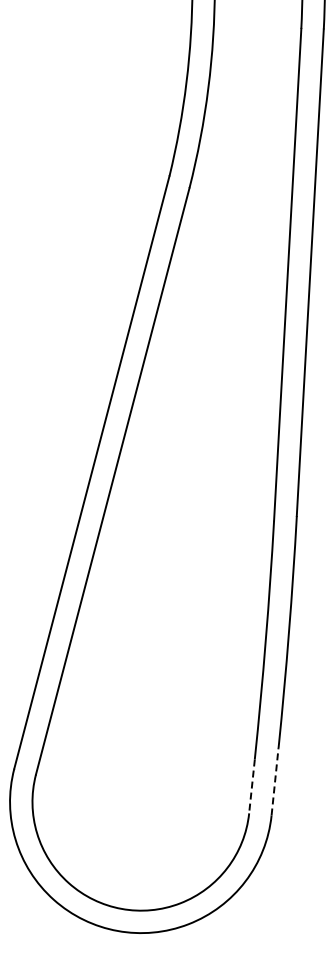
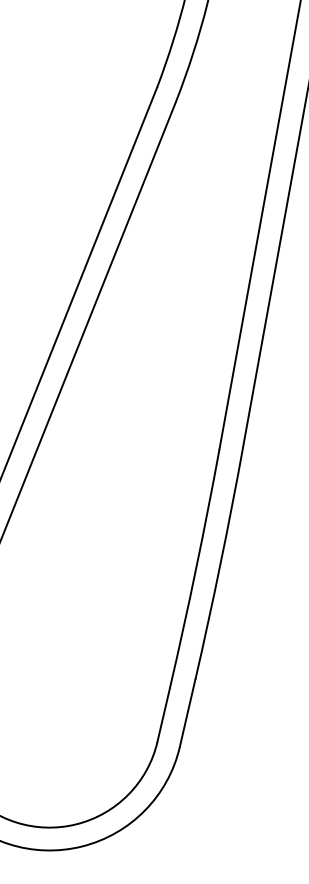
line: (275, 781) -> (188, 713), dashed -> solid
line: (251, 786) -> (163, 715), dashed -> solid

